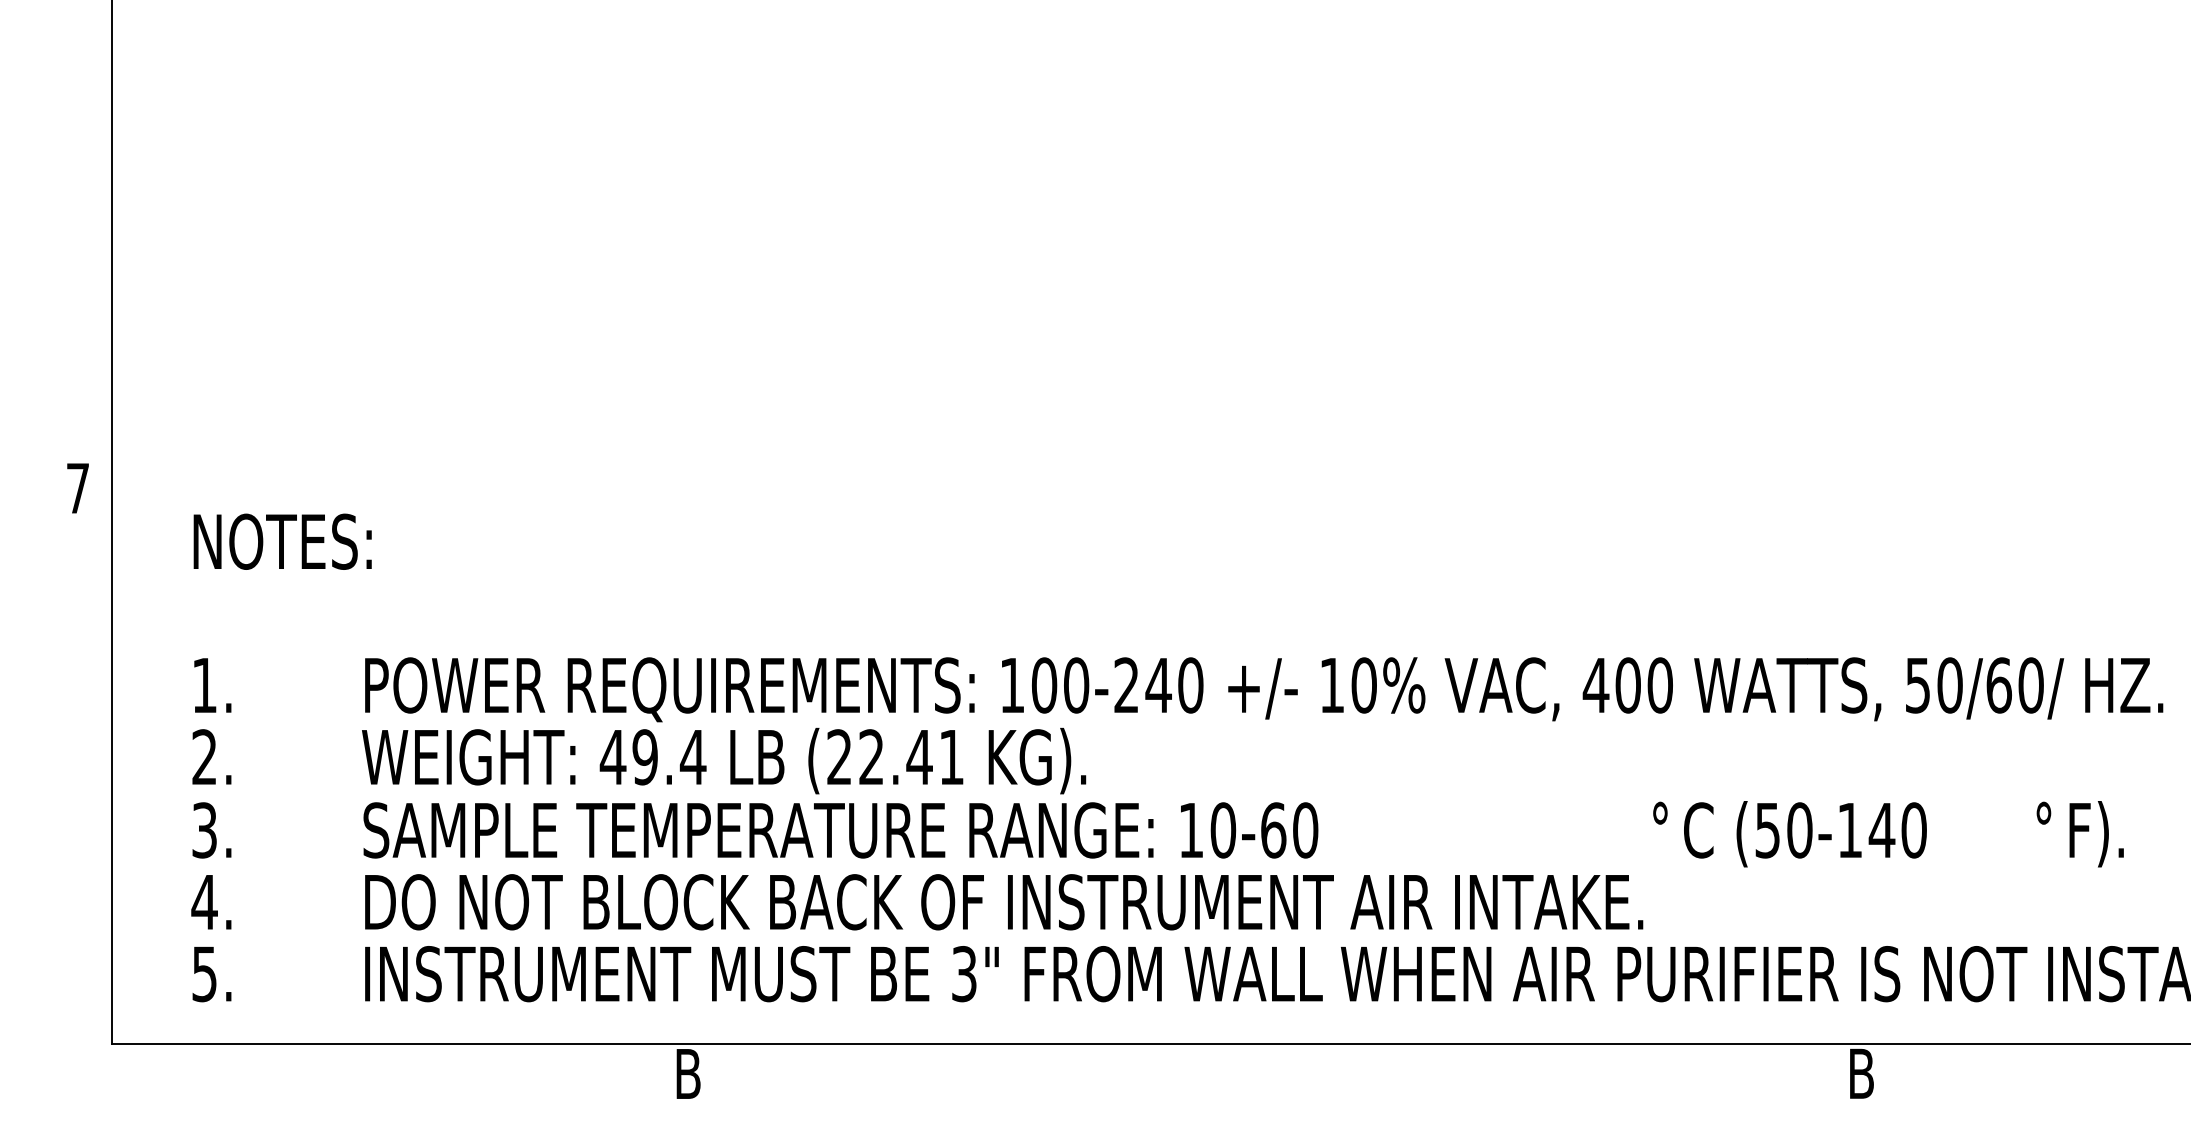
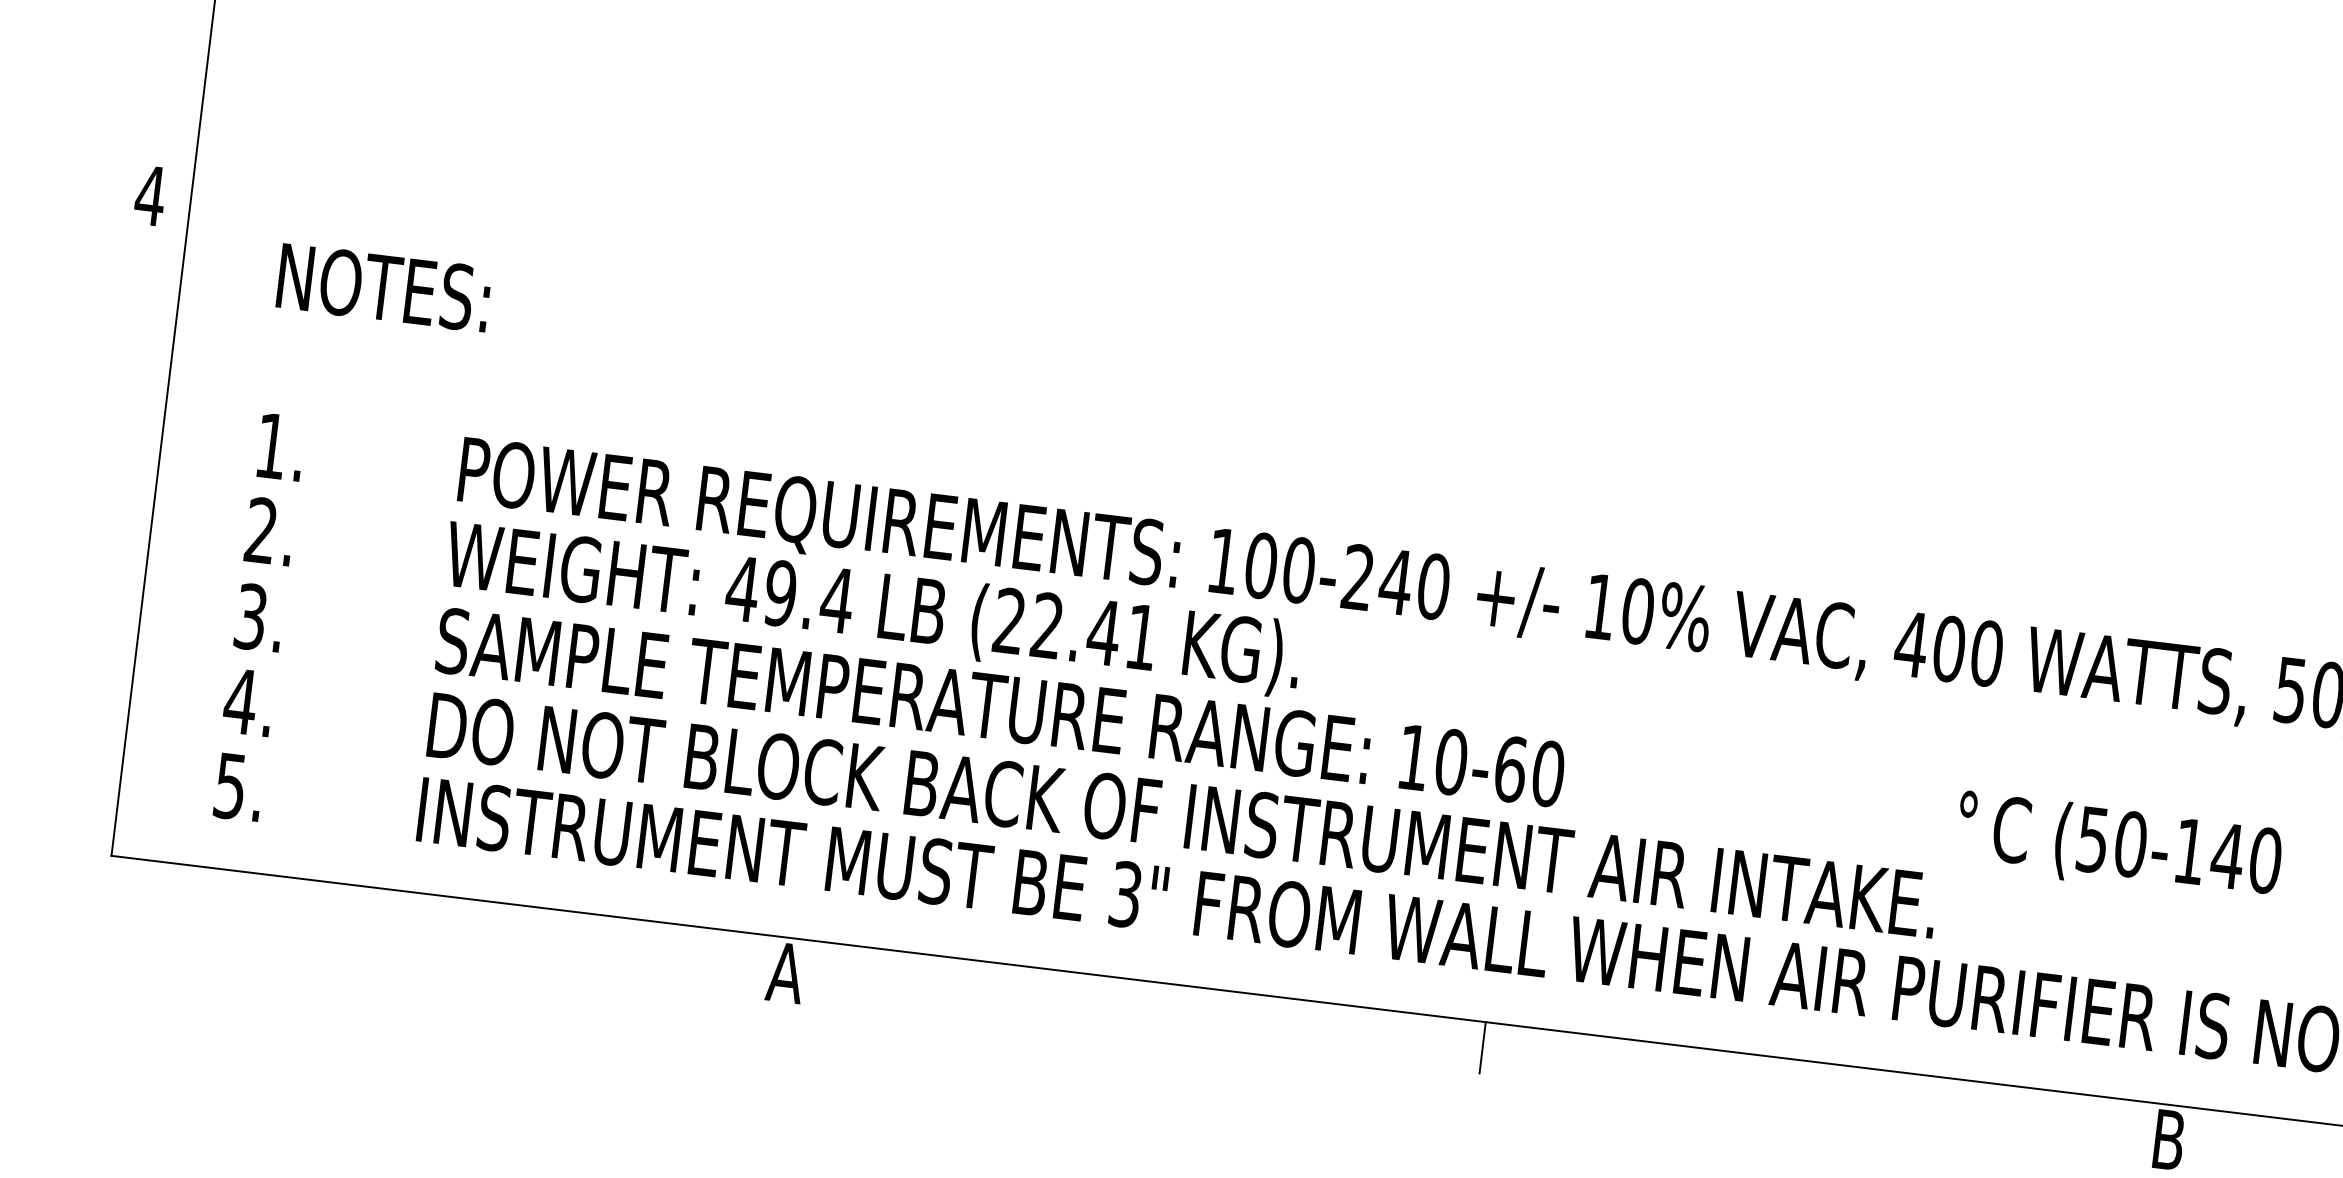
text: (77, 488) -> (149, 195), 7 -> 4
line: (1278, 1065) -> (1482, 1047), added
text: (687, 1073) -> (785, 972), B -> A

